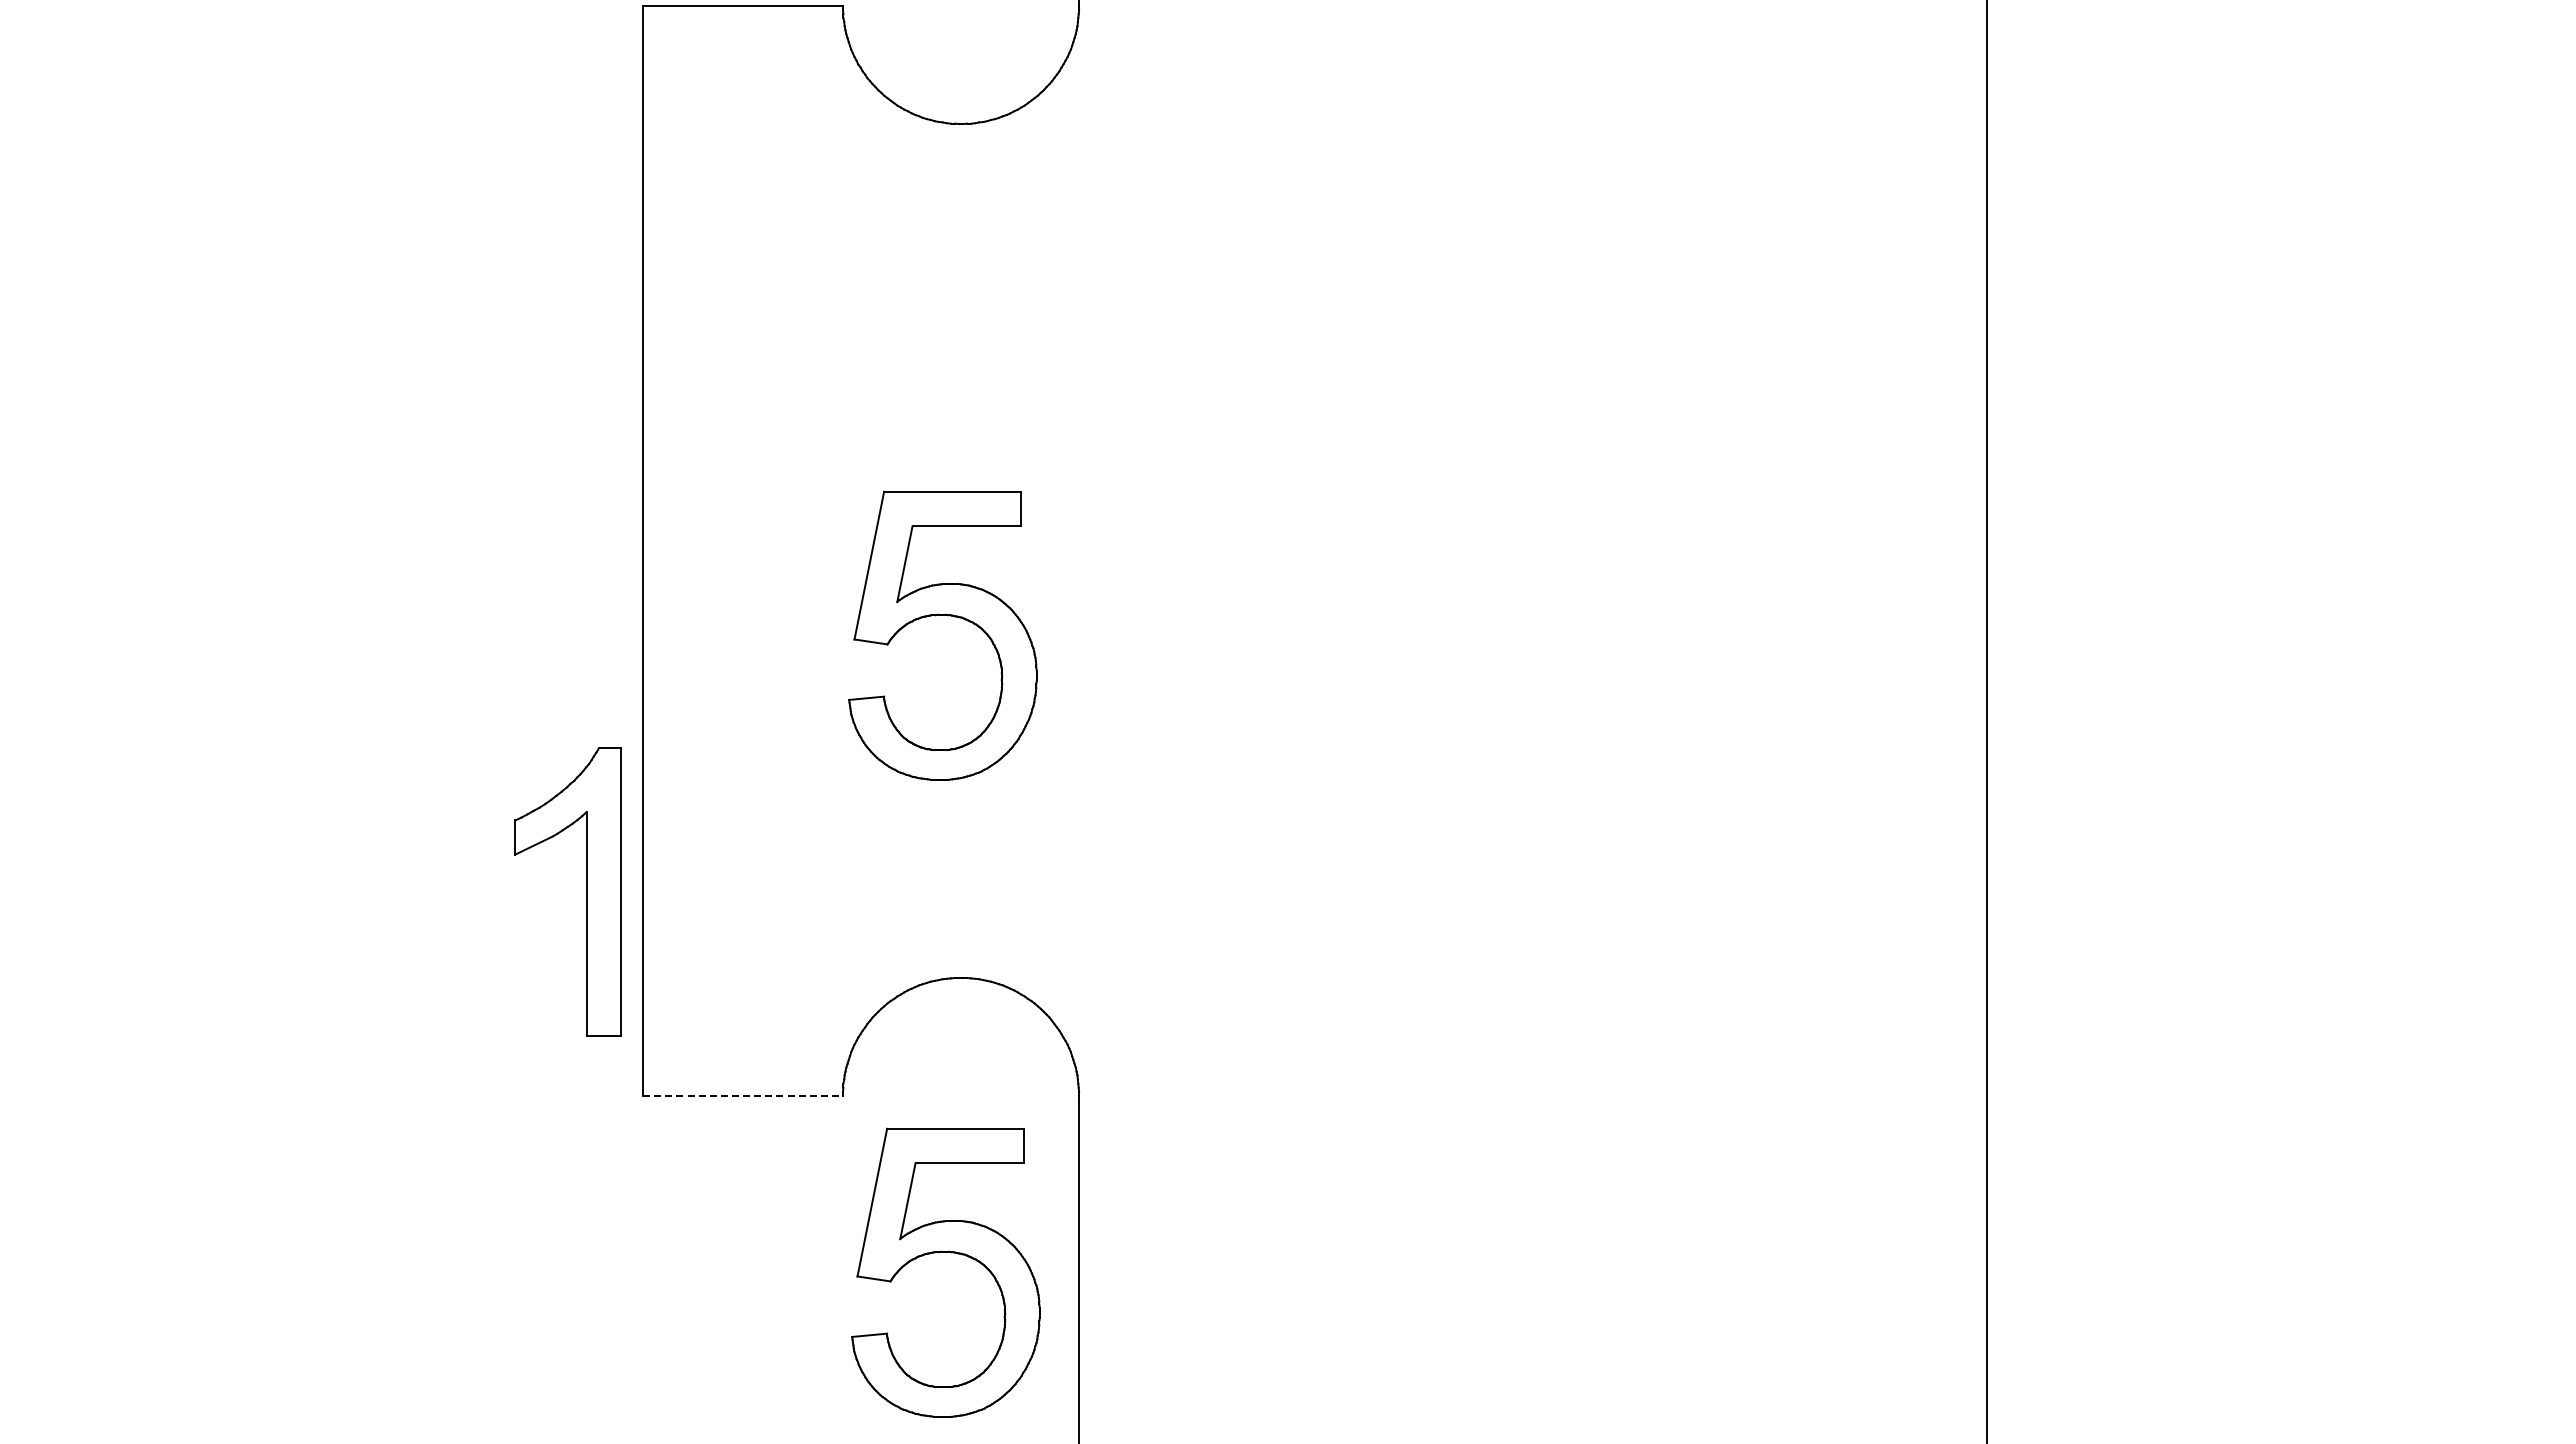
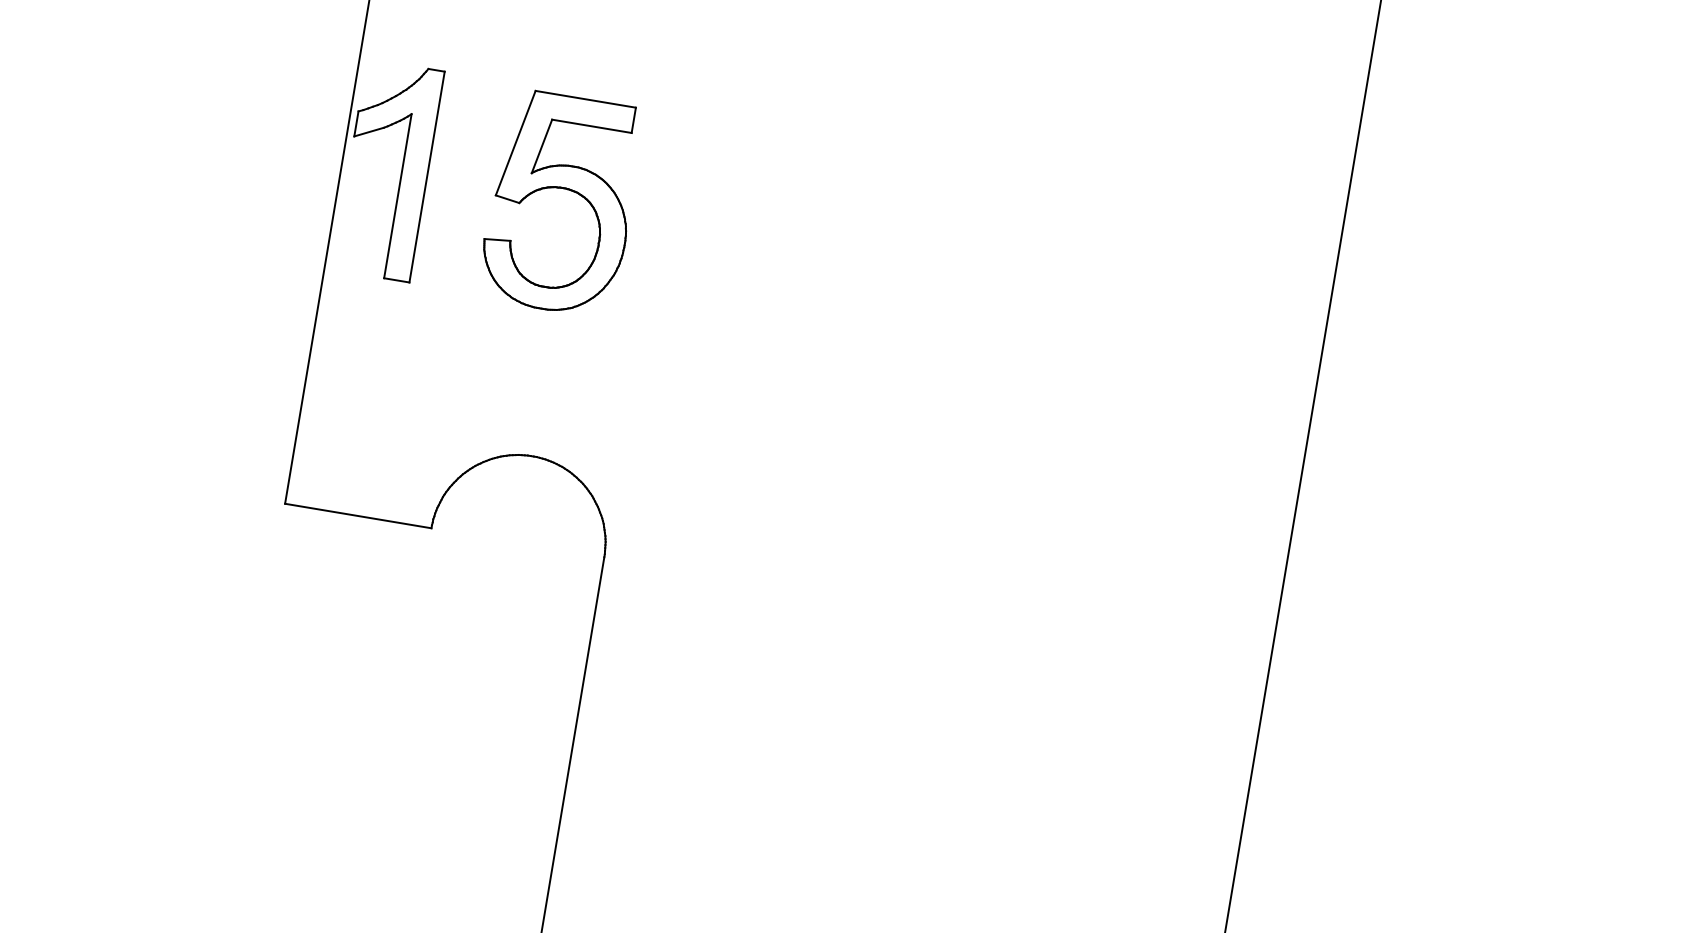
part: (586, 891) -> (401, 172), moved
line: (743, 1096) -> (358, 516), dashed -> solid
part: (951, 1253) -> (491, 656), removed

